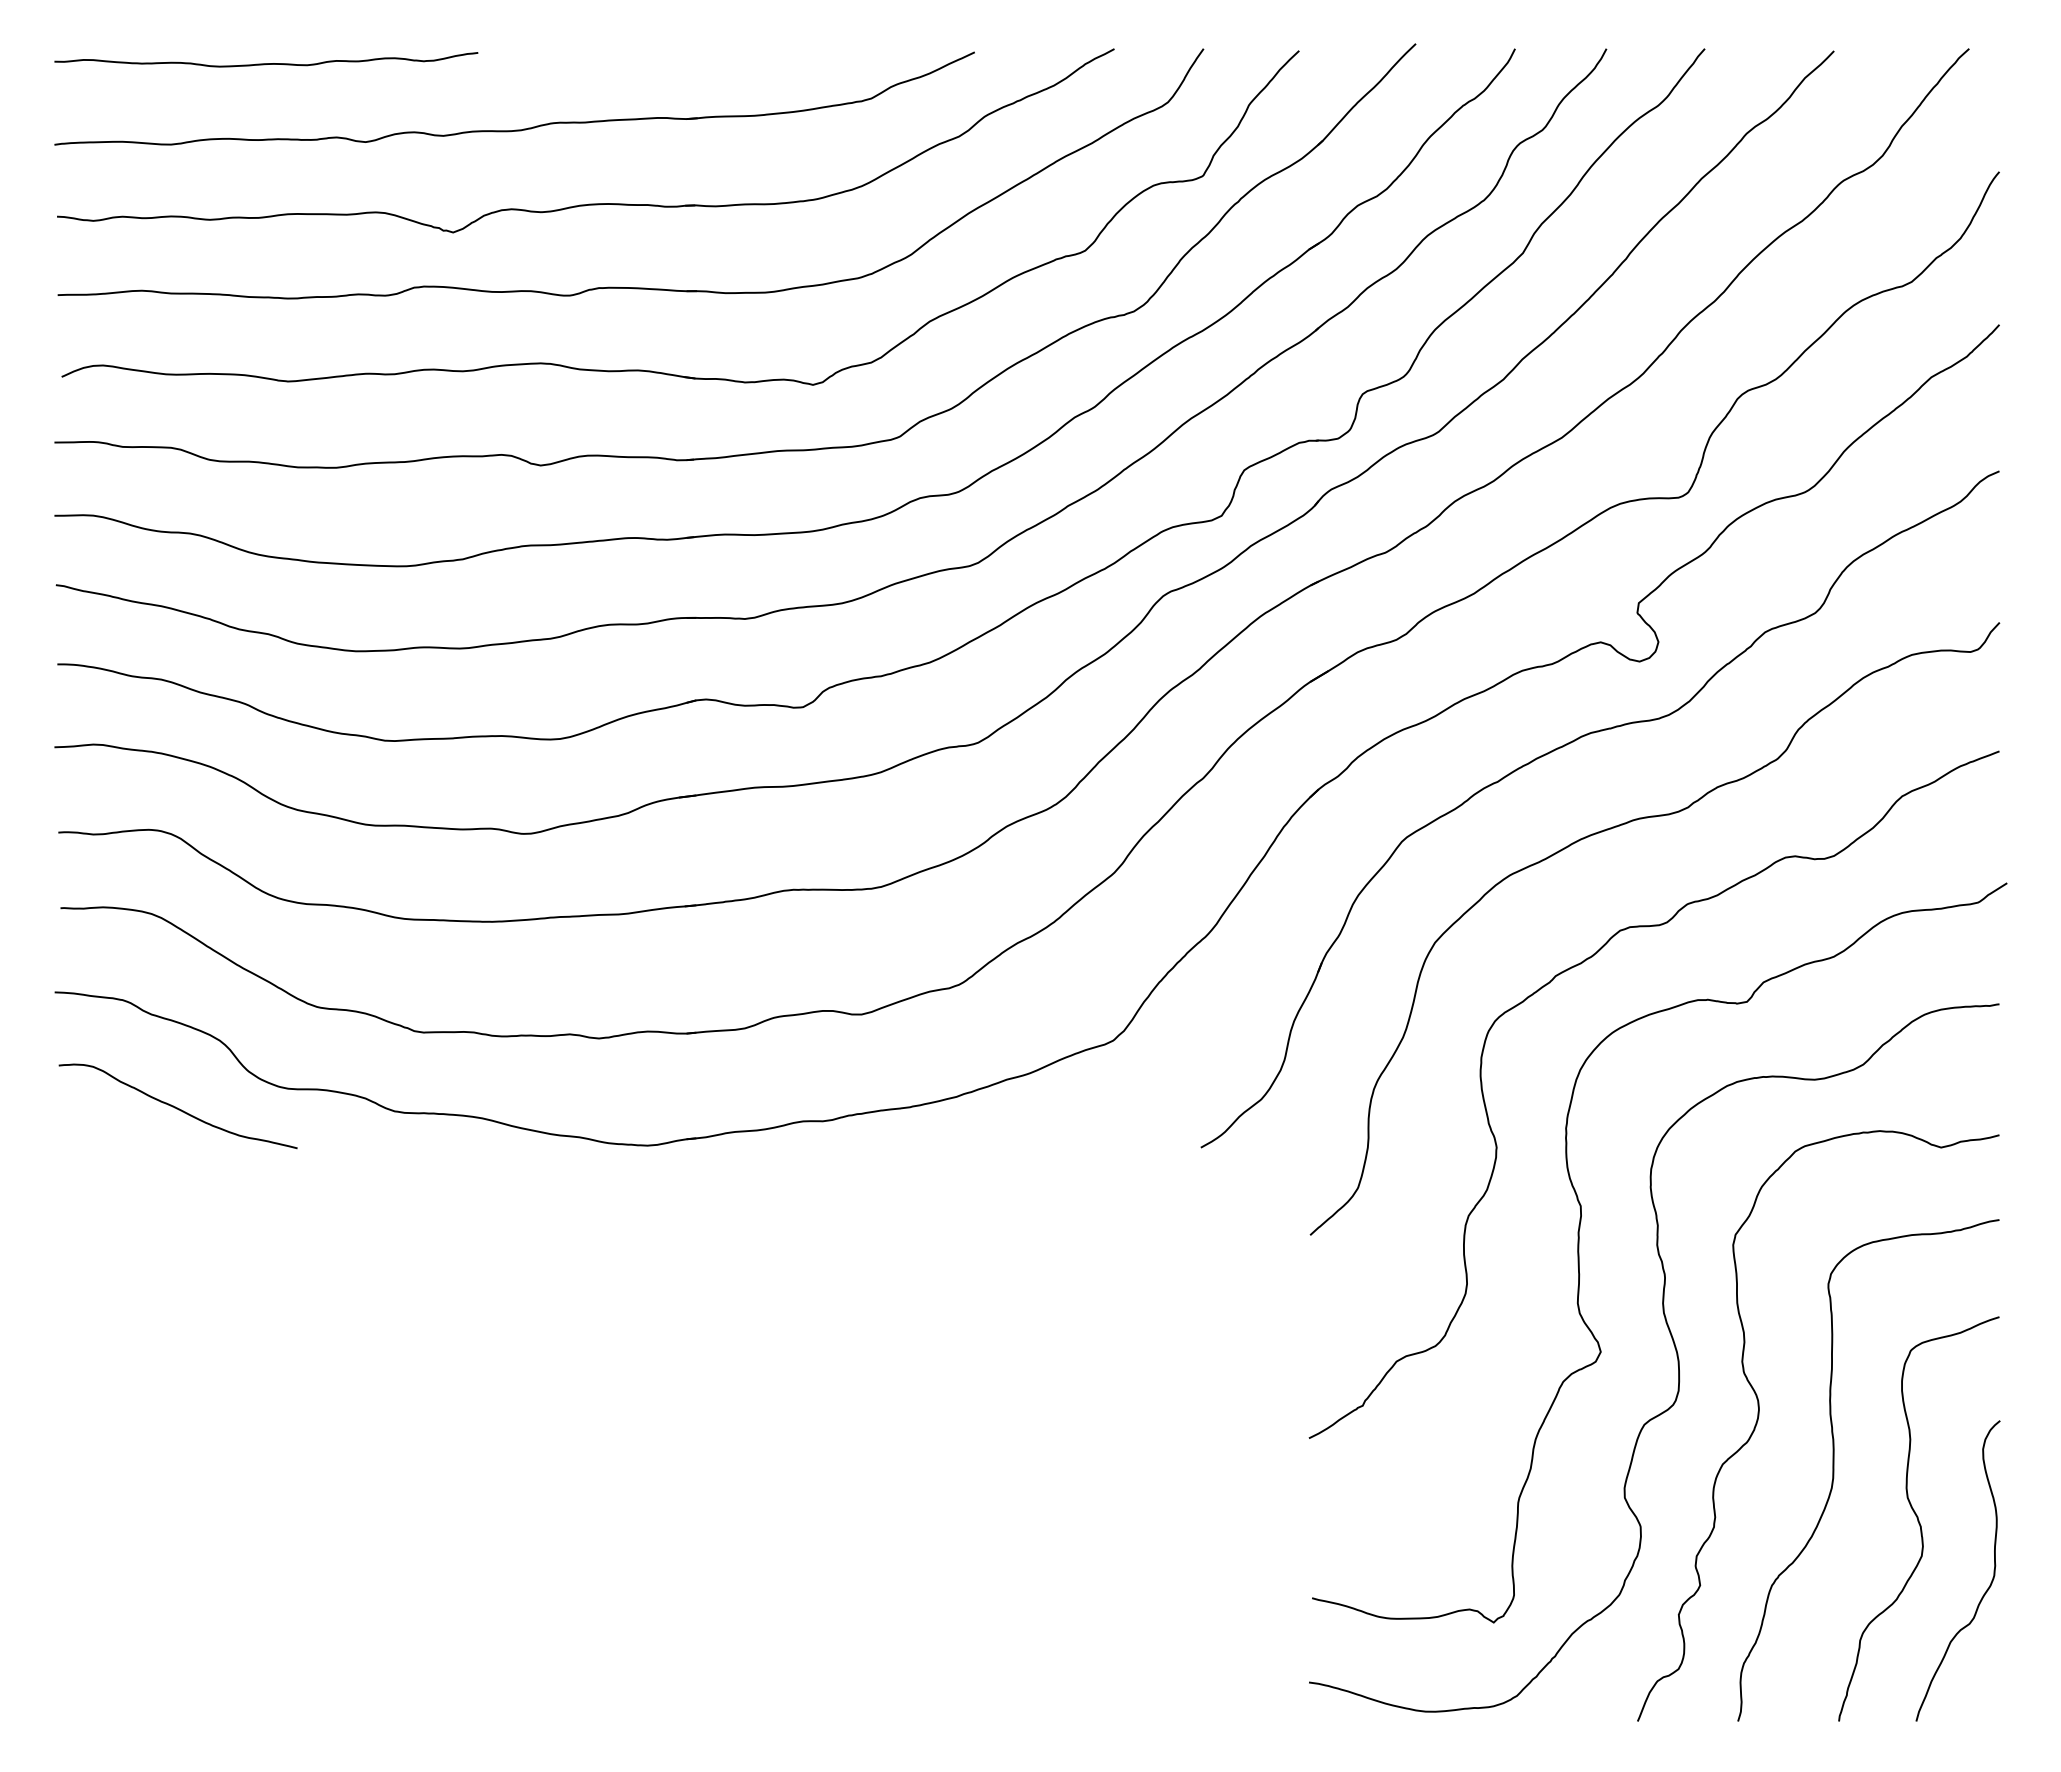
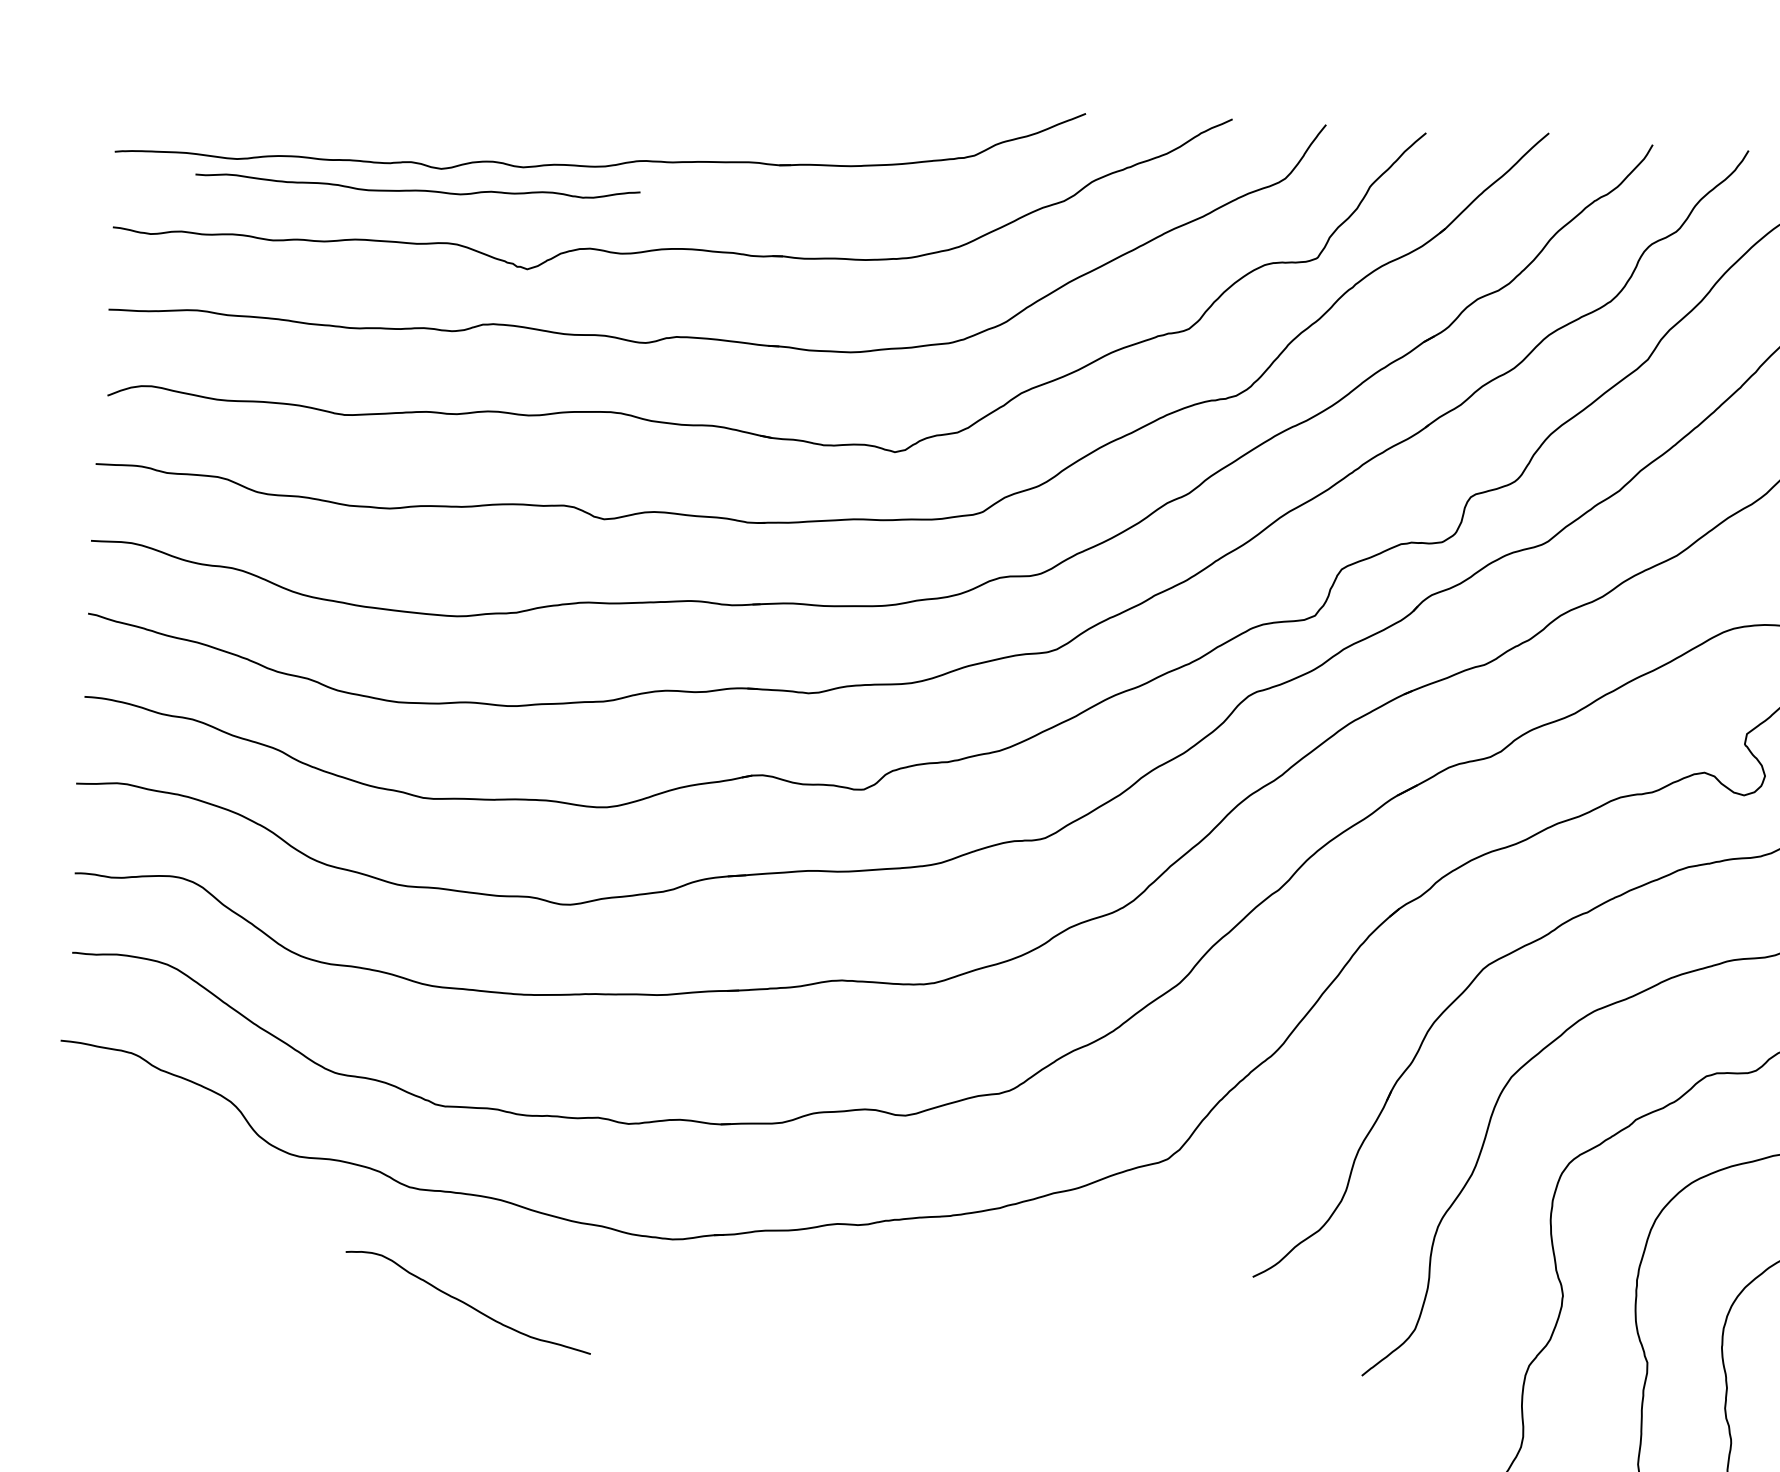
curve: (266, 63) -> (417, 189), moved
curve: (177, 1107) -> (467, 1303), moved

